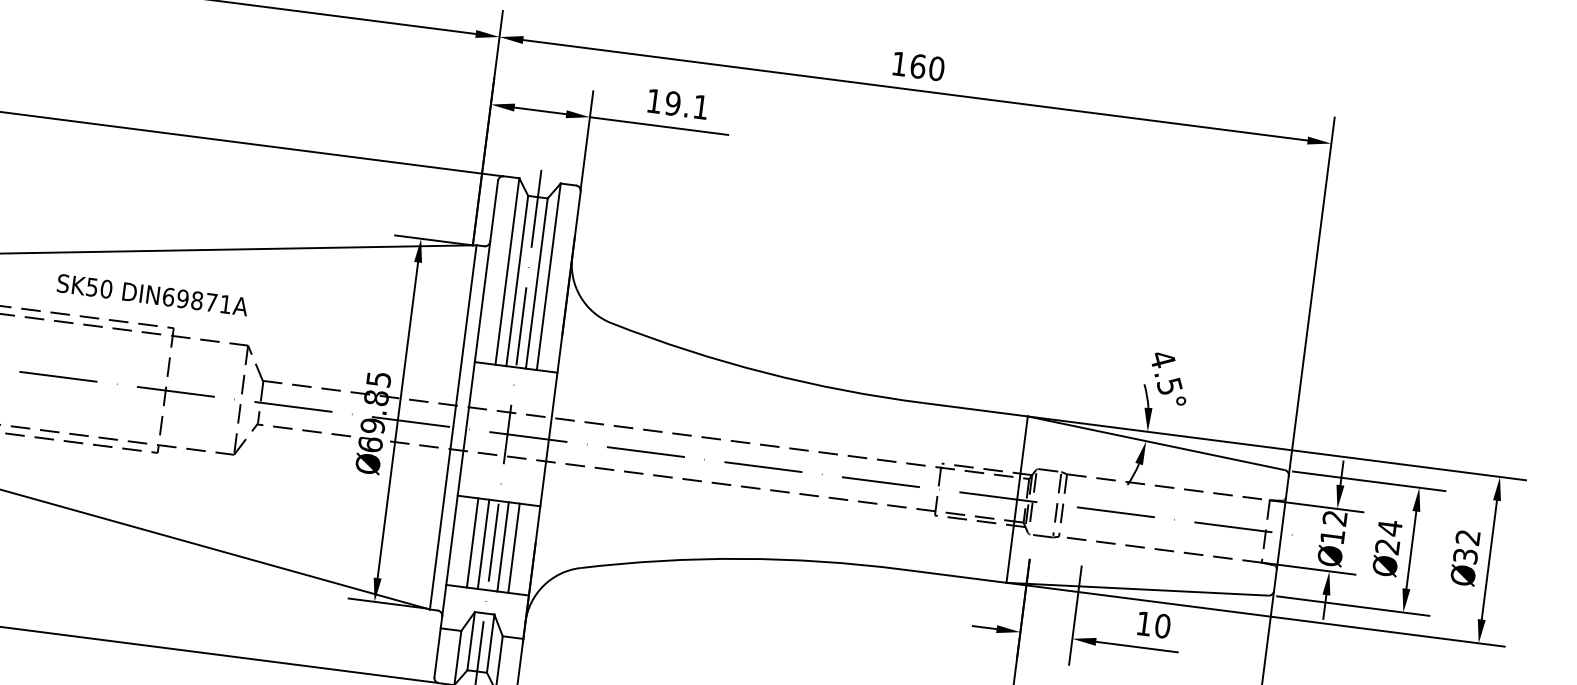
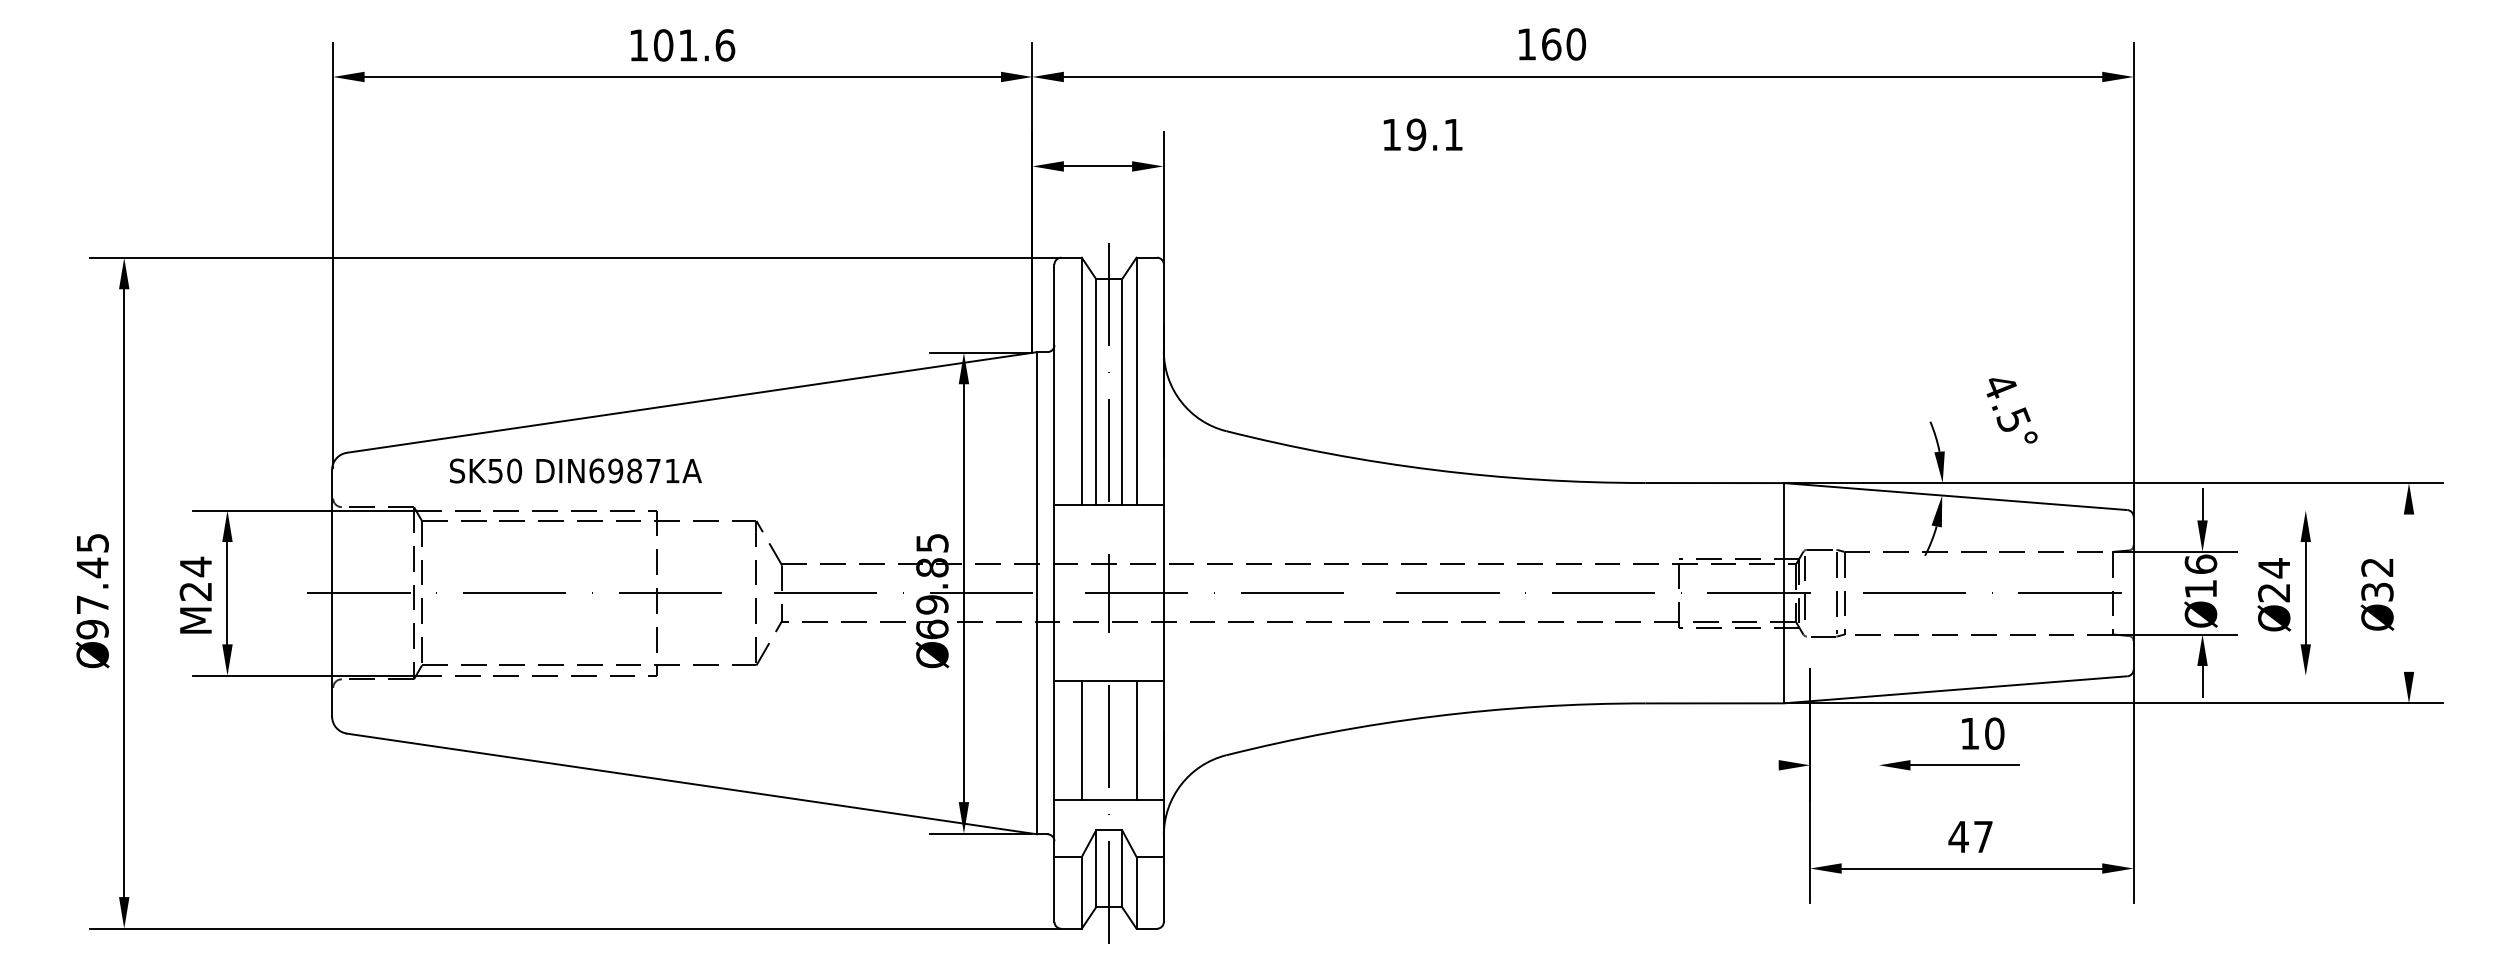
text: (918, 66) -> (1552, 44), moved
text: (677, 103) -> (1422, 134), moved
line: (658, 126) -> (1254, 166), removed
text: (152, 294) -> (575, 470), moved
text: (1169, 378) -> (2011, 410), moved
line: (1369, 481) -> (2239, 510), removed
text: (1334, 517) -> (2200, 563), 12 -> 16
line: (483, 544) -> (1096, 740), removed
line: (503, 546) -> (1122, 740), removed
line: (1489, 559) -> (2409, 592), removed
line: (1353, 605) -> (2239, 675), removed
line: (1075, 615) -> (1879, 734), removed
line: (984, 627) -> (1762, 765), removed

